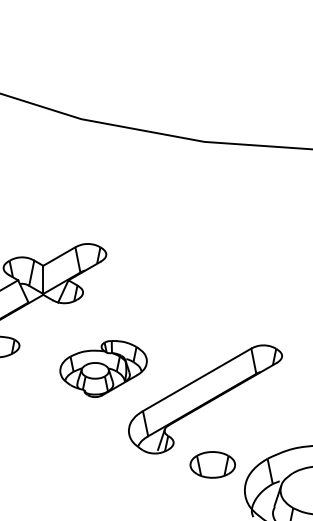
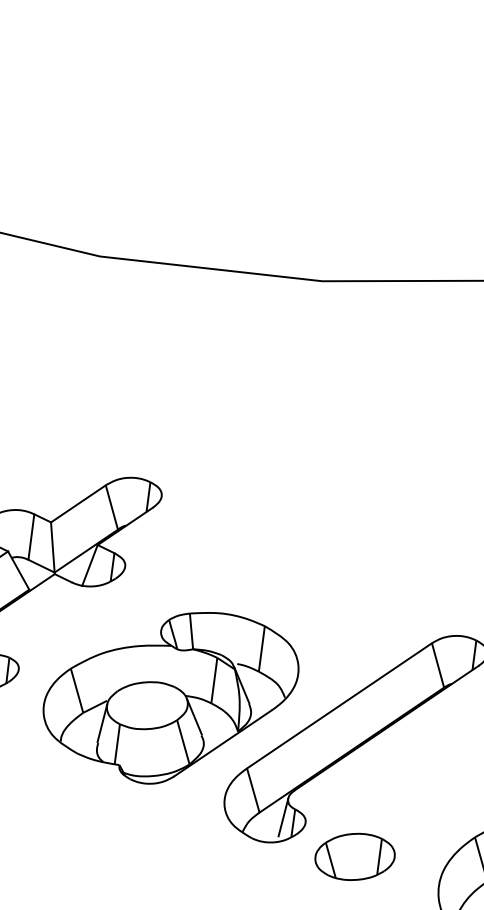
part: (103, 368) -> (171, 697), size x1.67
part: (212, 464) -> (354, 856), moved

